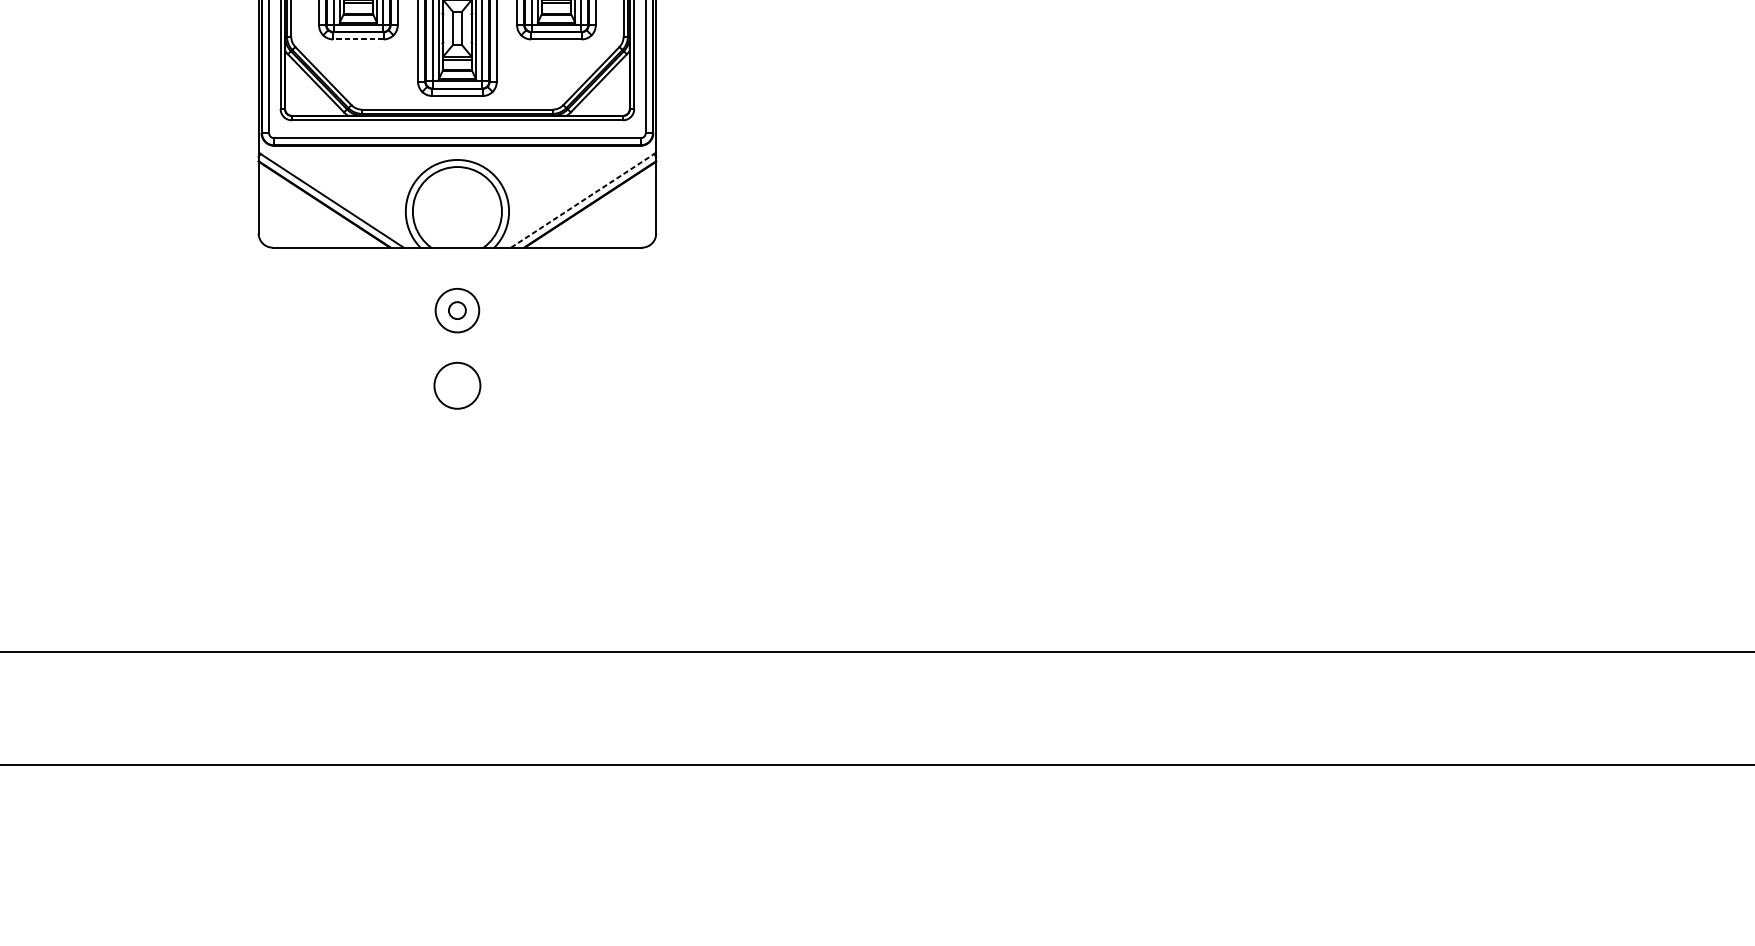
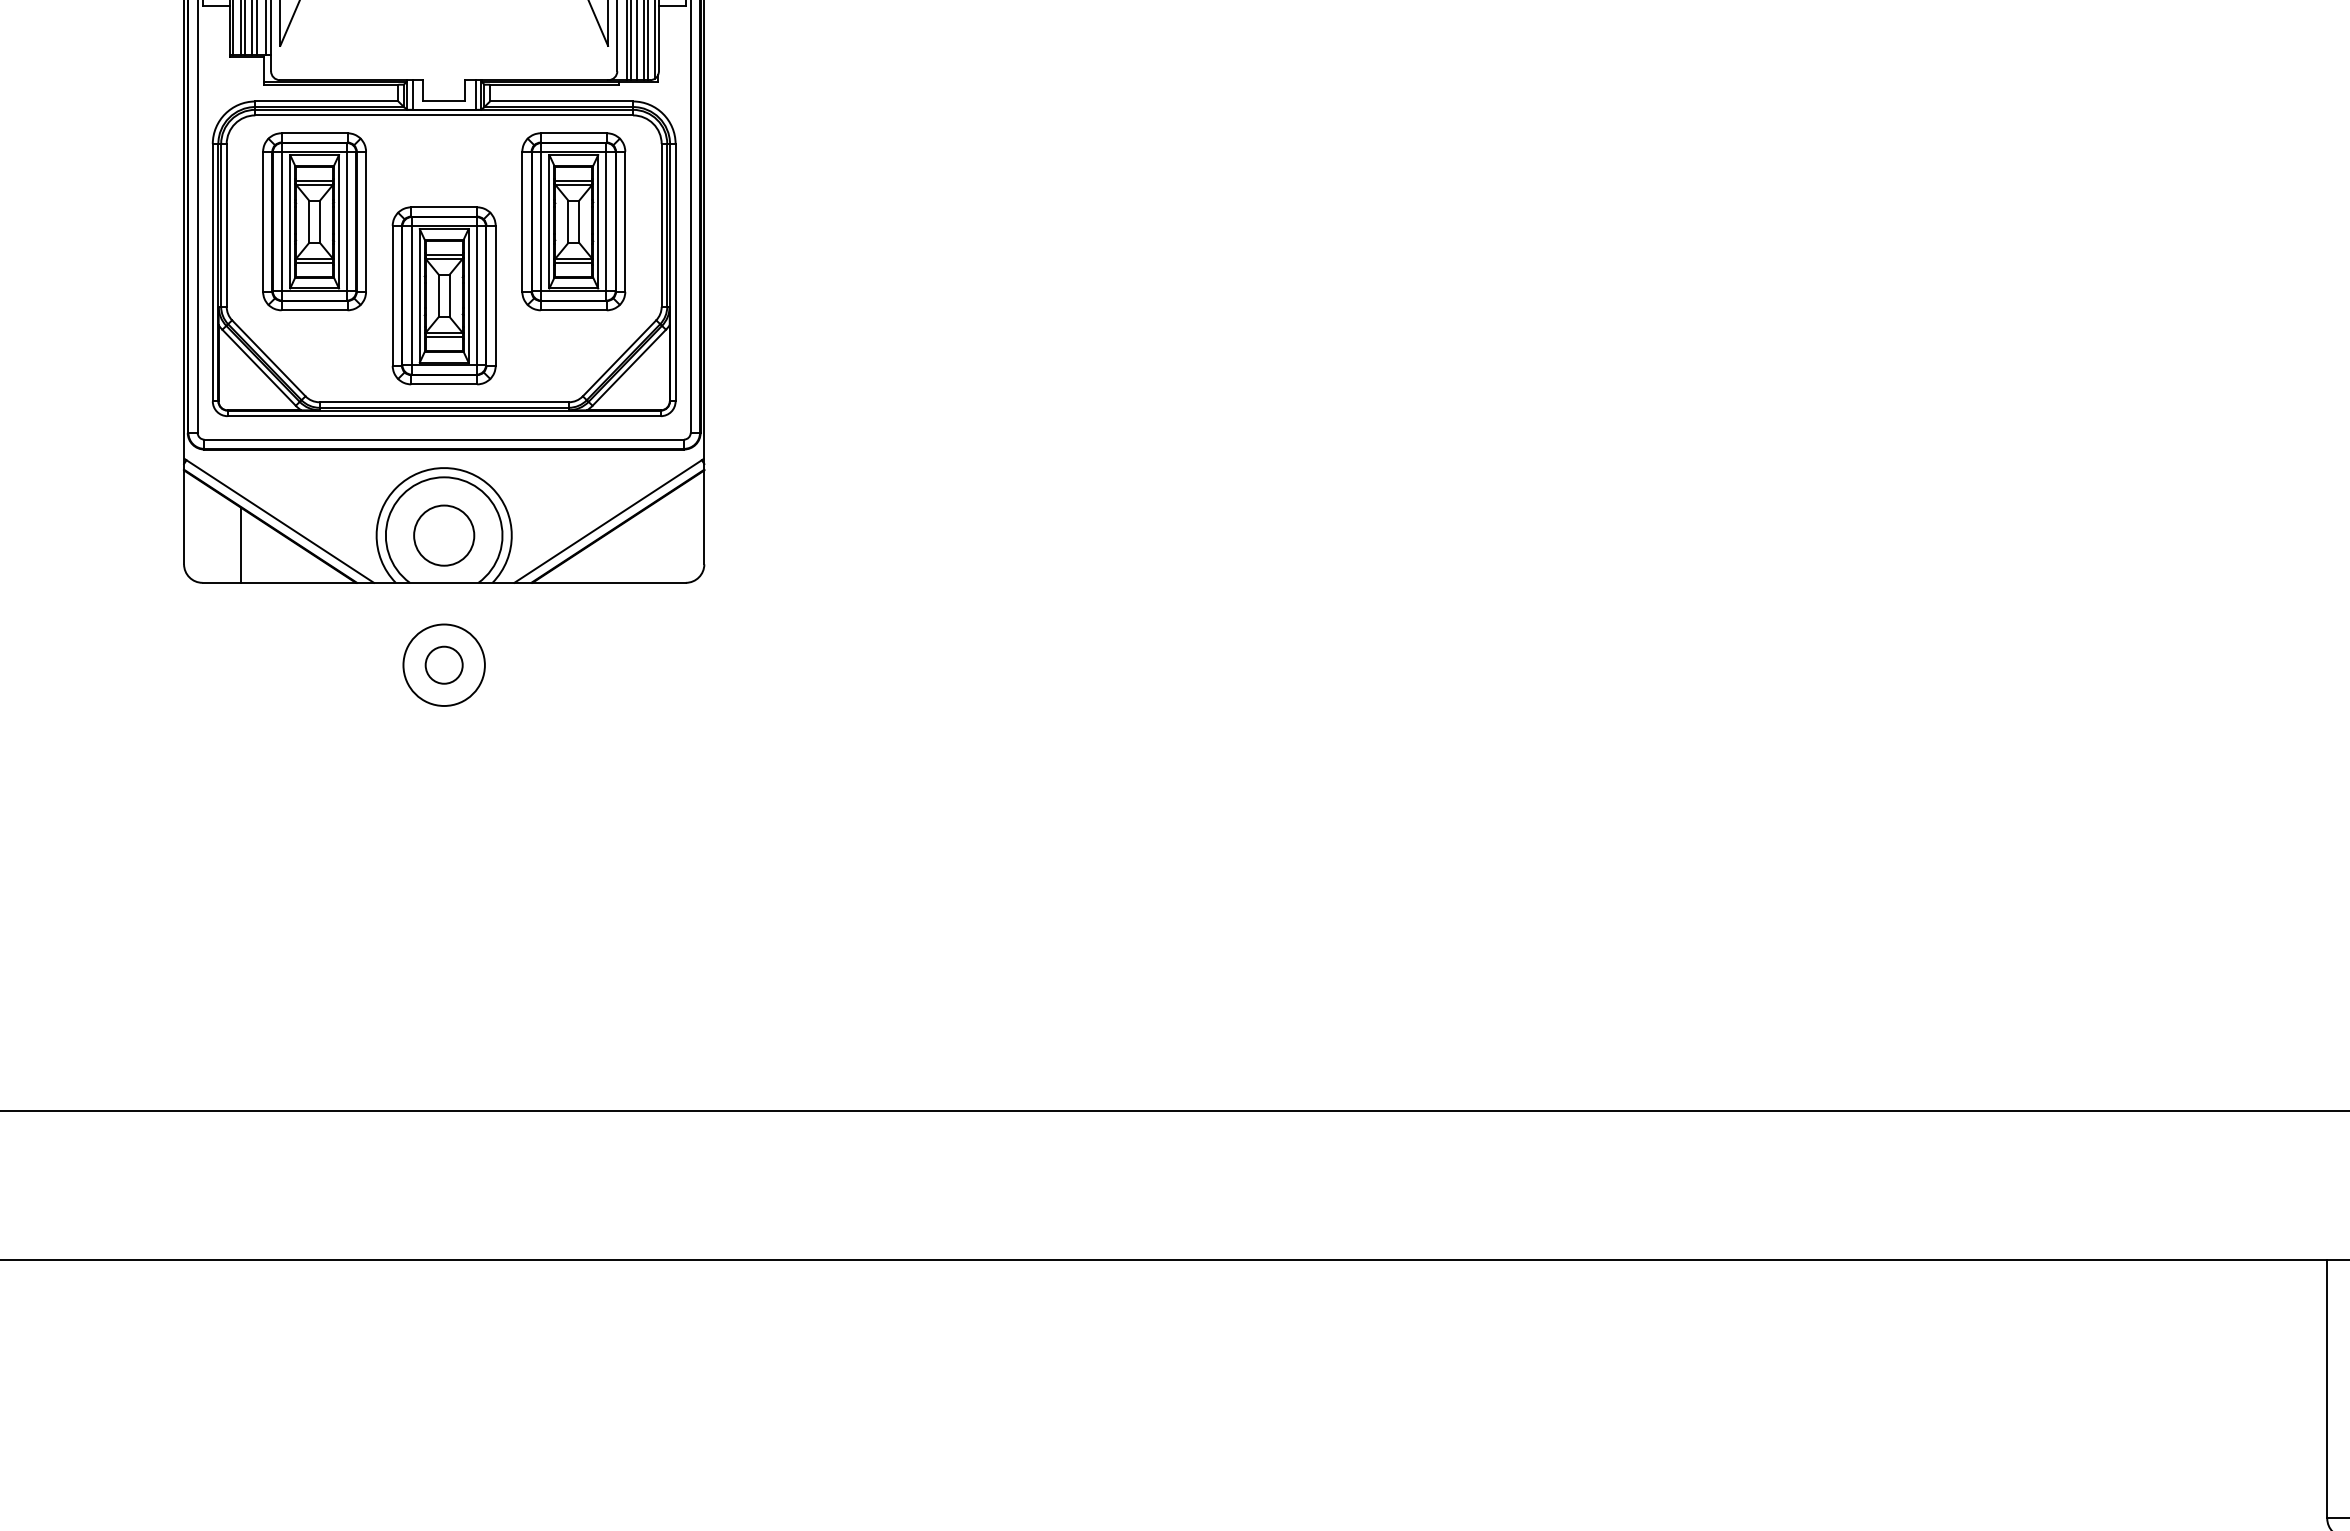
line: (358, 39) -> (314, 310), dashed -> solid
line: (582, 200) -> (608, 521), dashed -> solid
line: (302, 219) -> (241, 545), added
circle: (456, 310) -> (443, 664), size x1.43
circle: (456, 310) -> (443, 664), size x1.67
circle: (457, 385) -> (444, 535), moved

